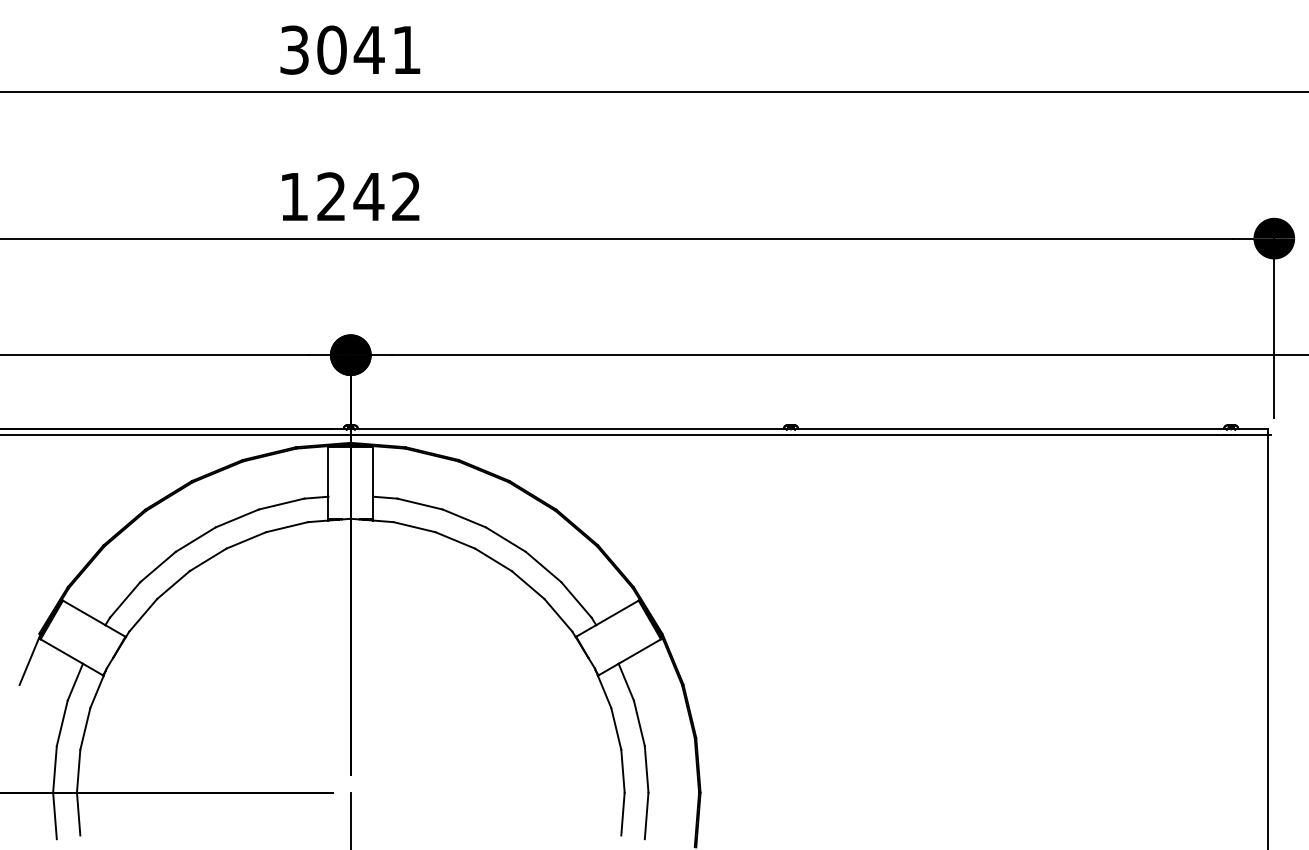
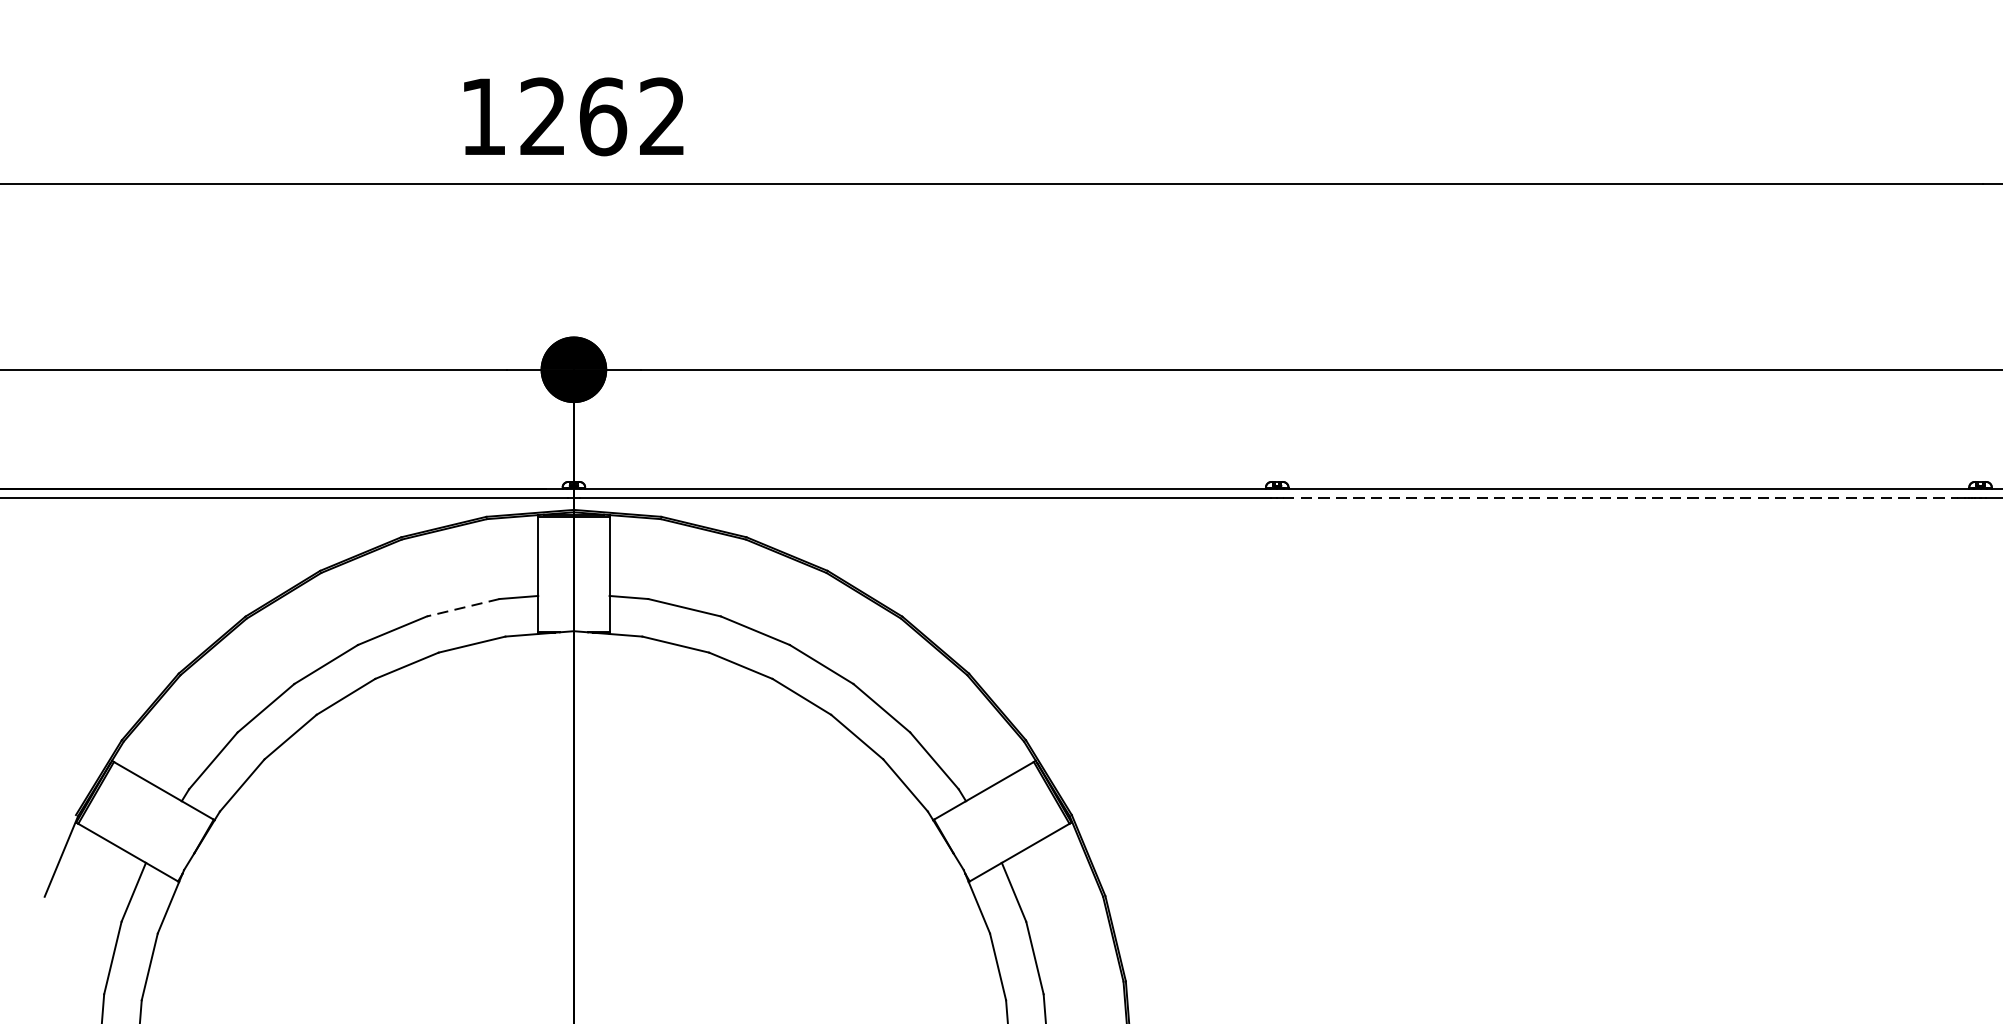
text: (368, 196) -> (602, 116), 1242 -> 1262
line: (1006, 435) -> (1621, 498), solid -> dashed
line: (281, 504) -> (463, 608), solid -> dashed

